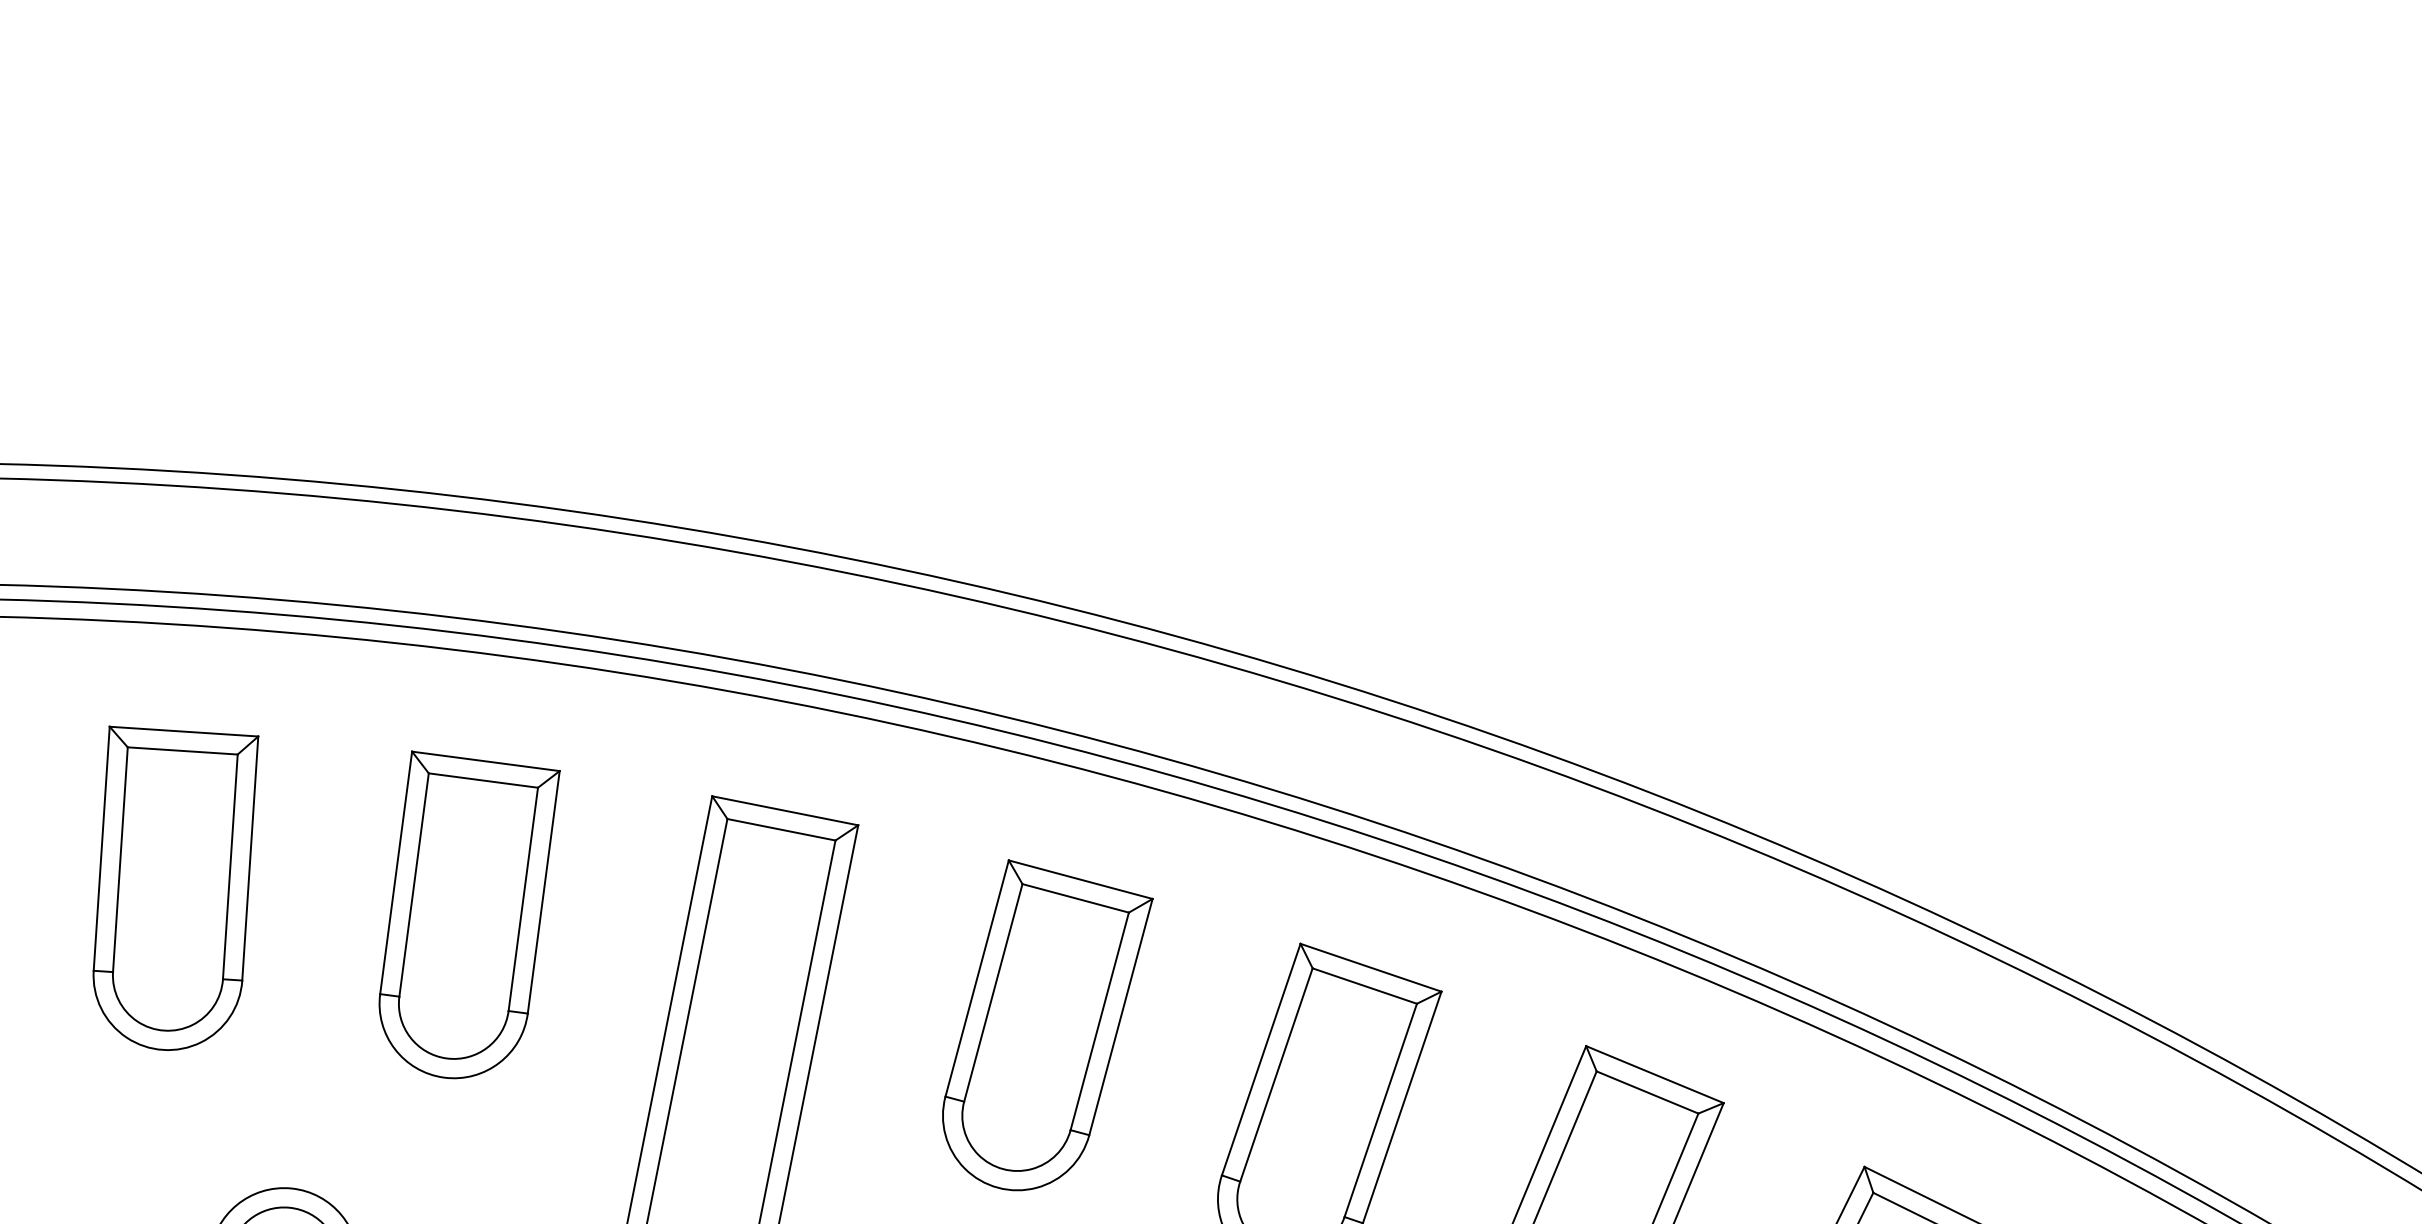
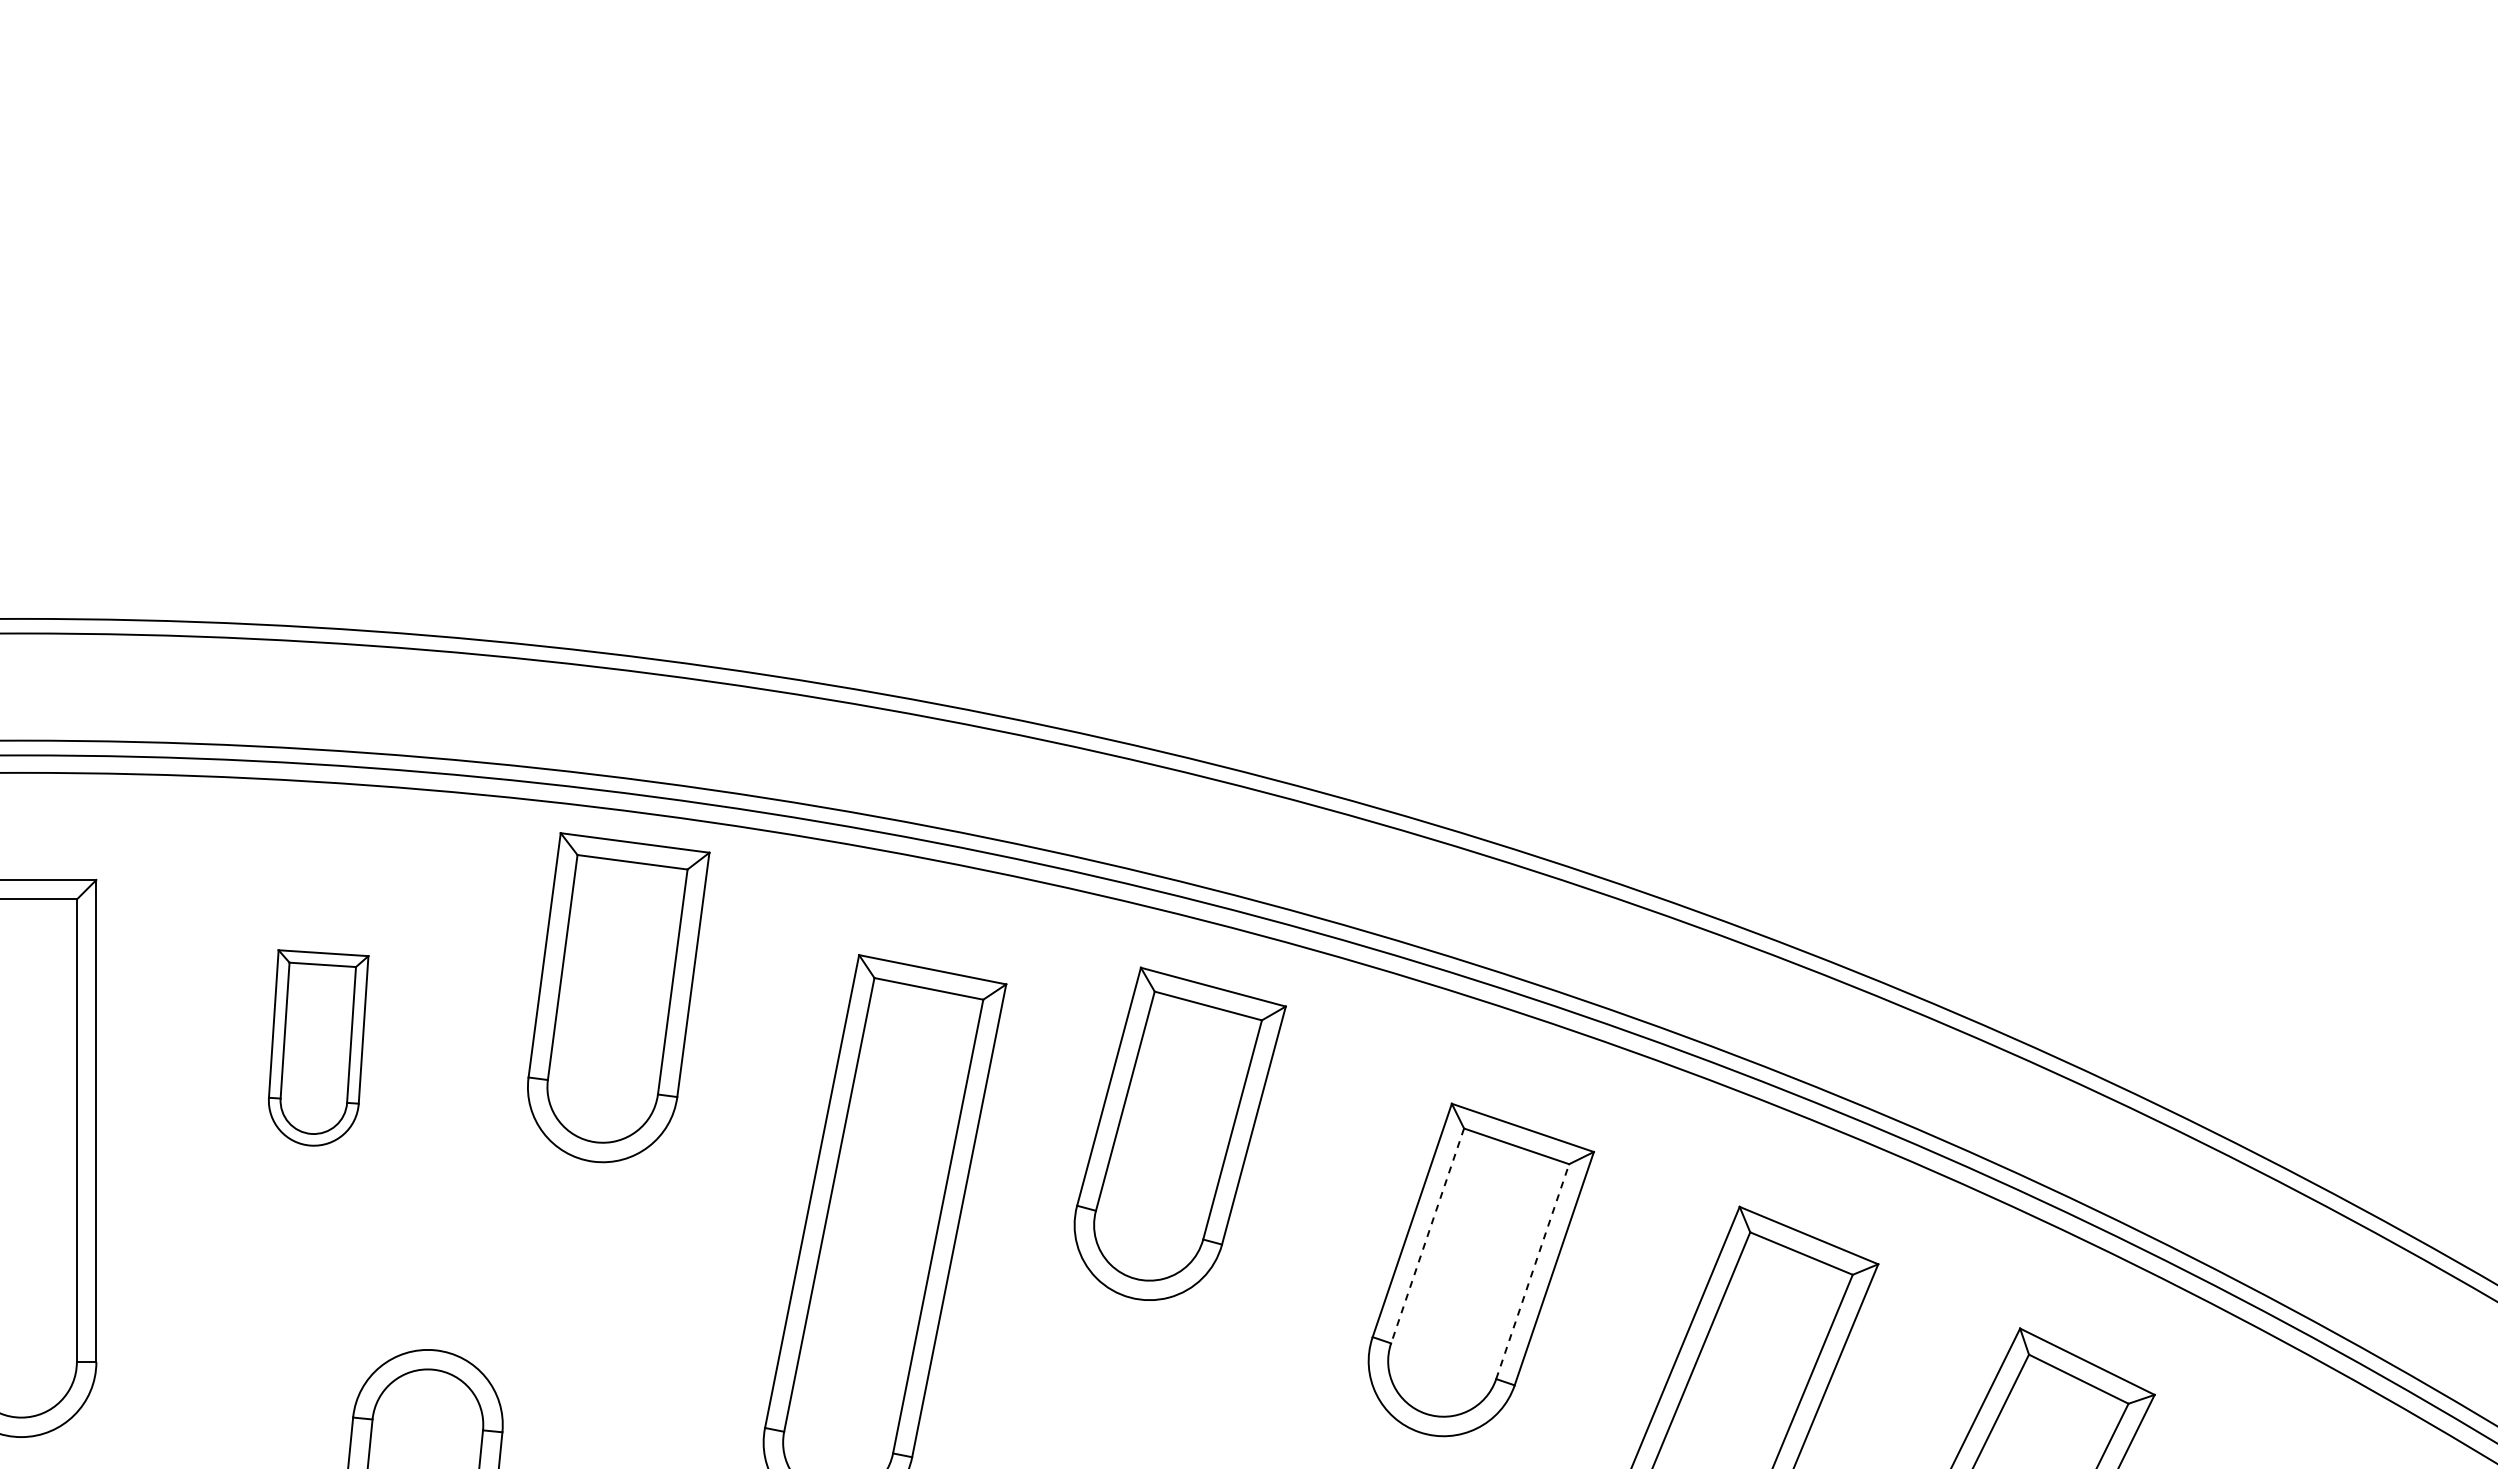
part: (175, 887) -> (318, 1047), size x0.6
part: (469, 914) -> (618, 997), moved
part: (1047, 1024) -> (1179, 1133), moved
line: (1276, 1075) -> (1427, 1236), solid -> dashed
line: (1380, 1110) -> (1532, 1271), solid -> dashed

